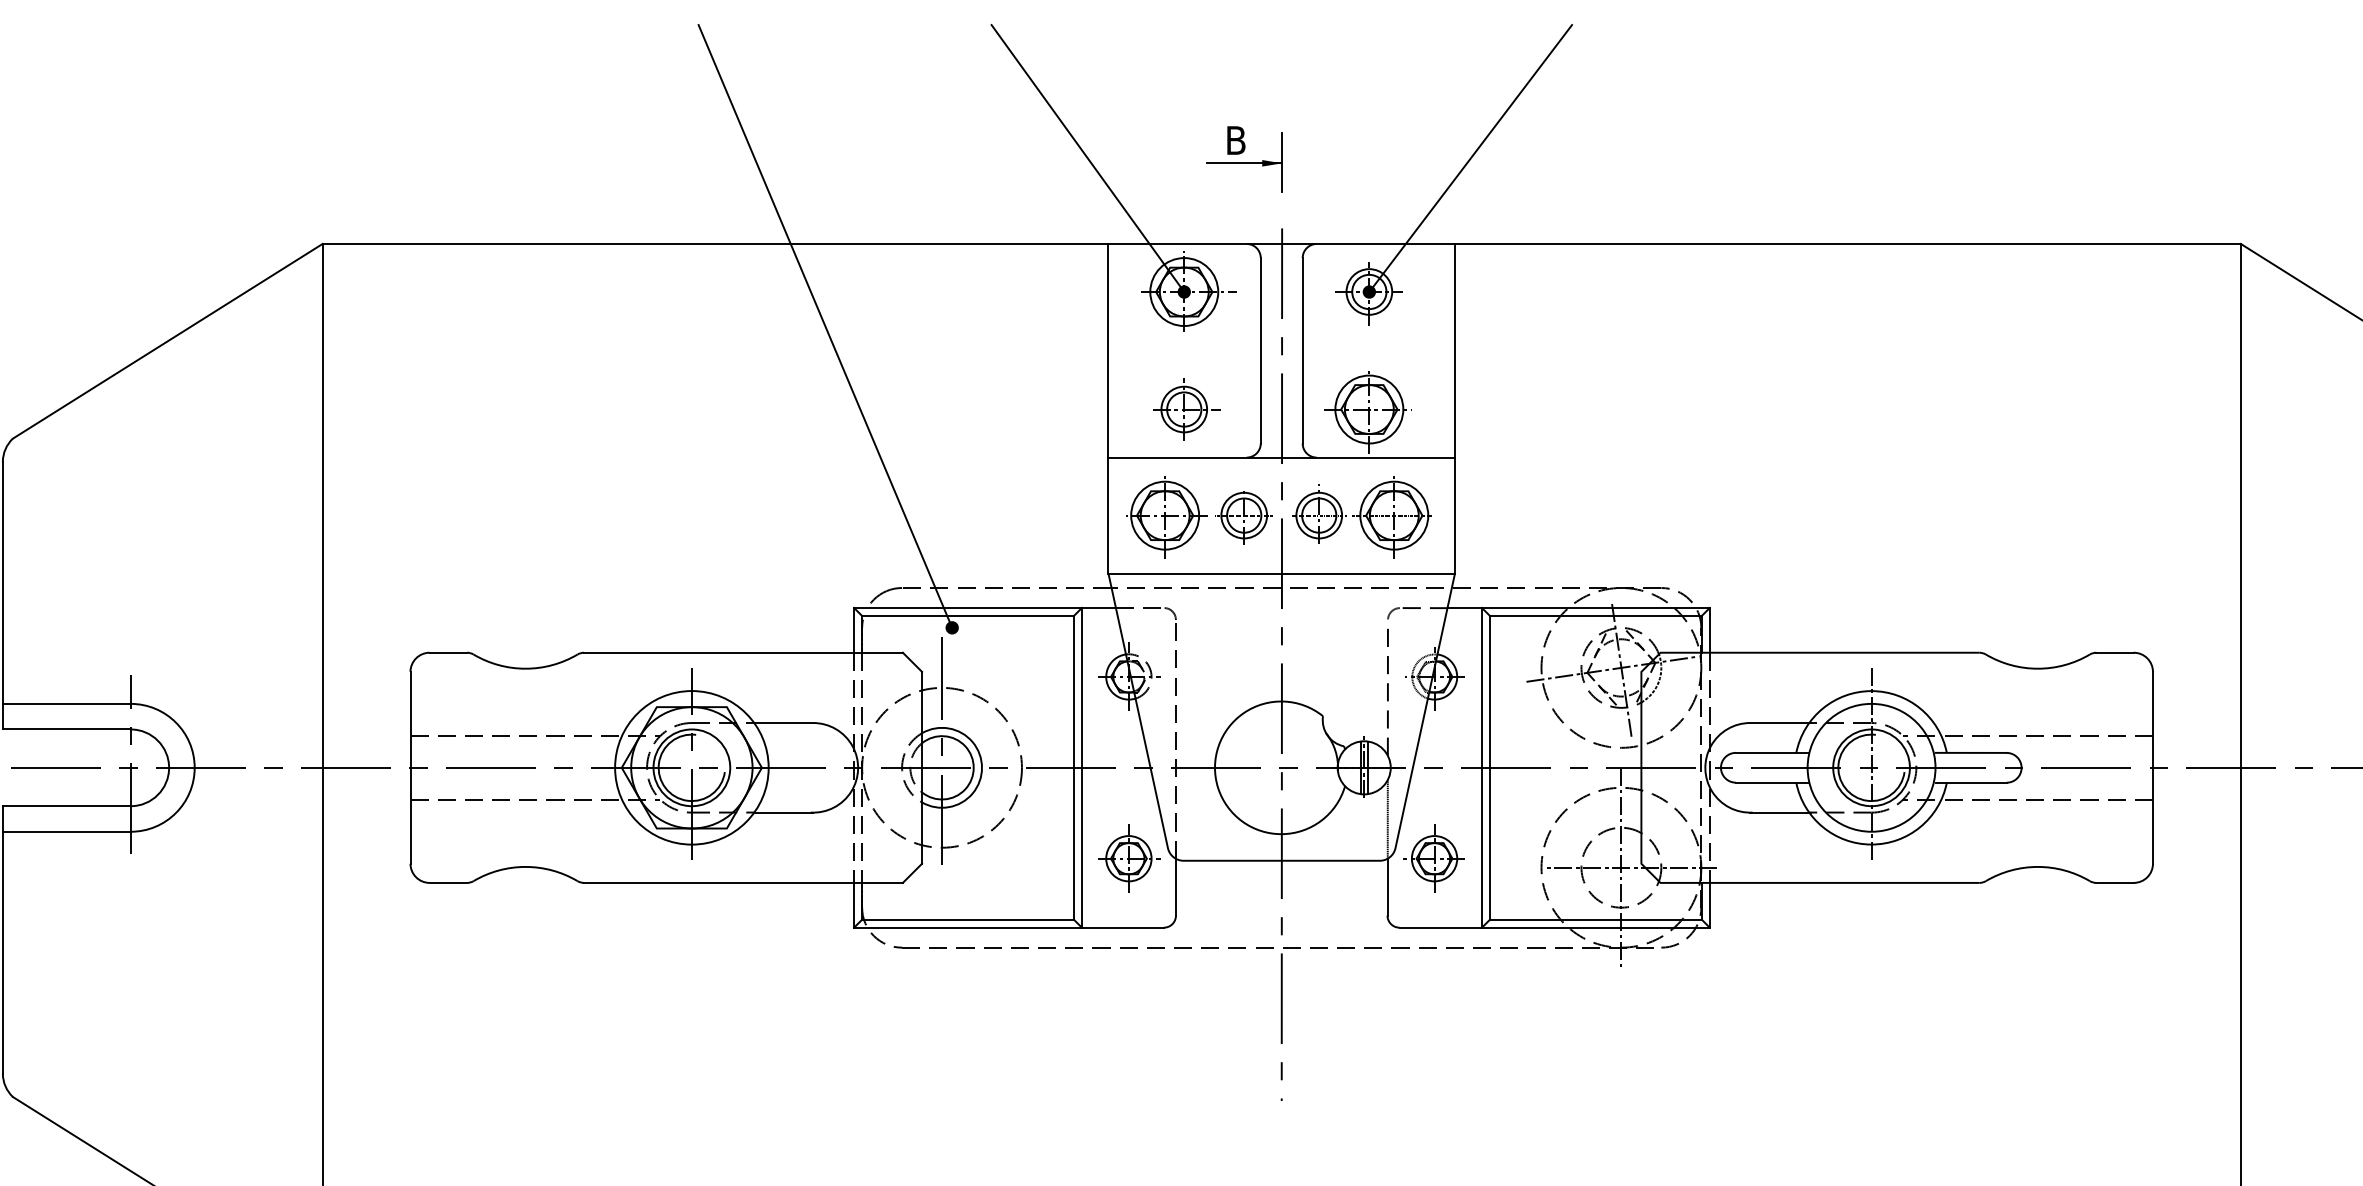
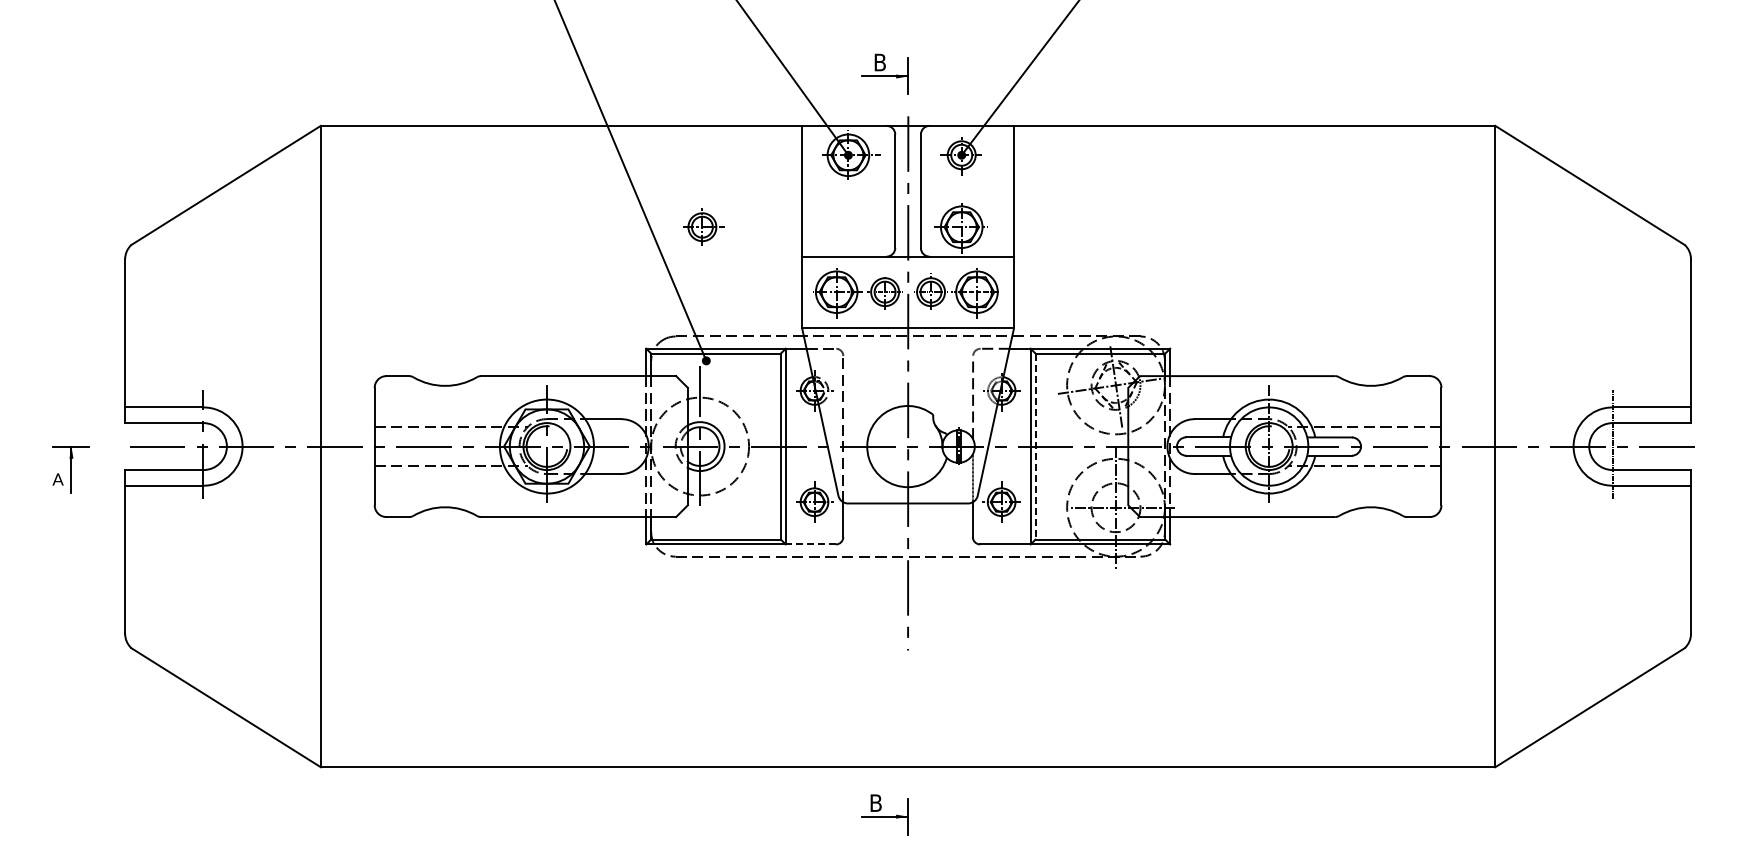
part: (1186, 408) -> (703, 226), moved
line: (1489, 767) -> (1035, 446), solid -> dashed
line: (1122, 927) -> (810, 544), solid -> dashed

